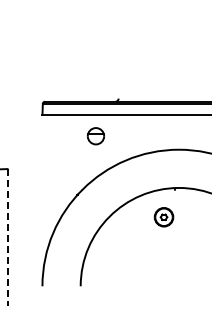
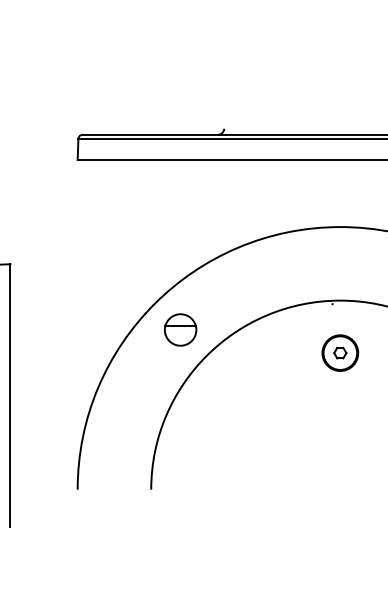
part: (95, 136) -> (179, 330), moved
part: (163, 217) -> (339, 353), moved
line: (7, 237) -> (10, 395), dashed -> solid

